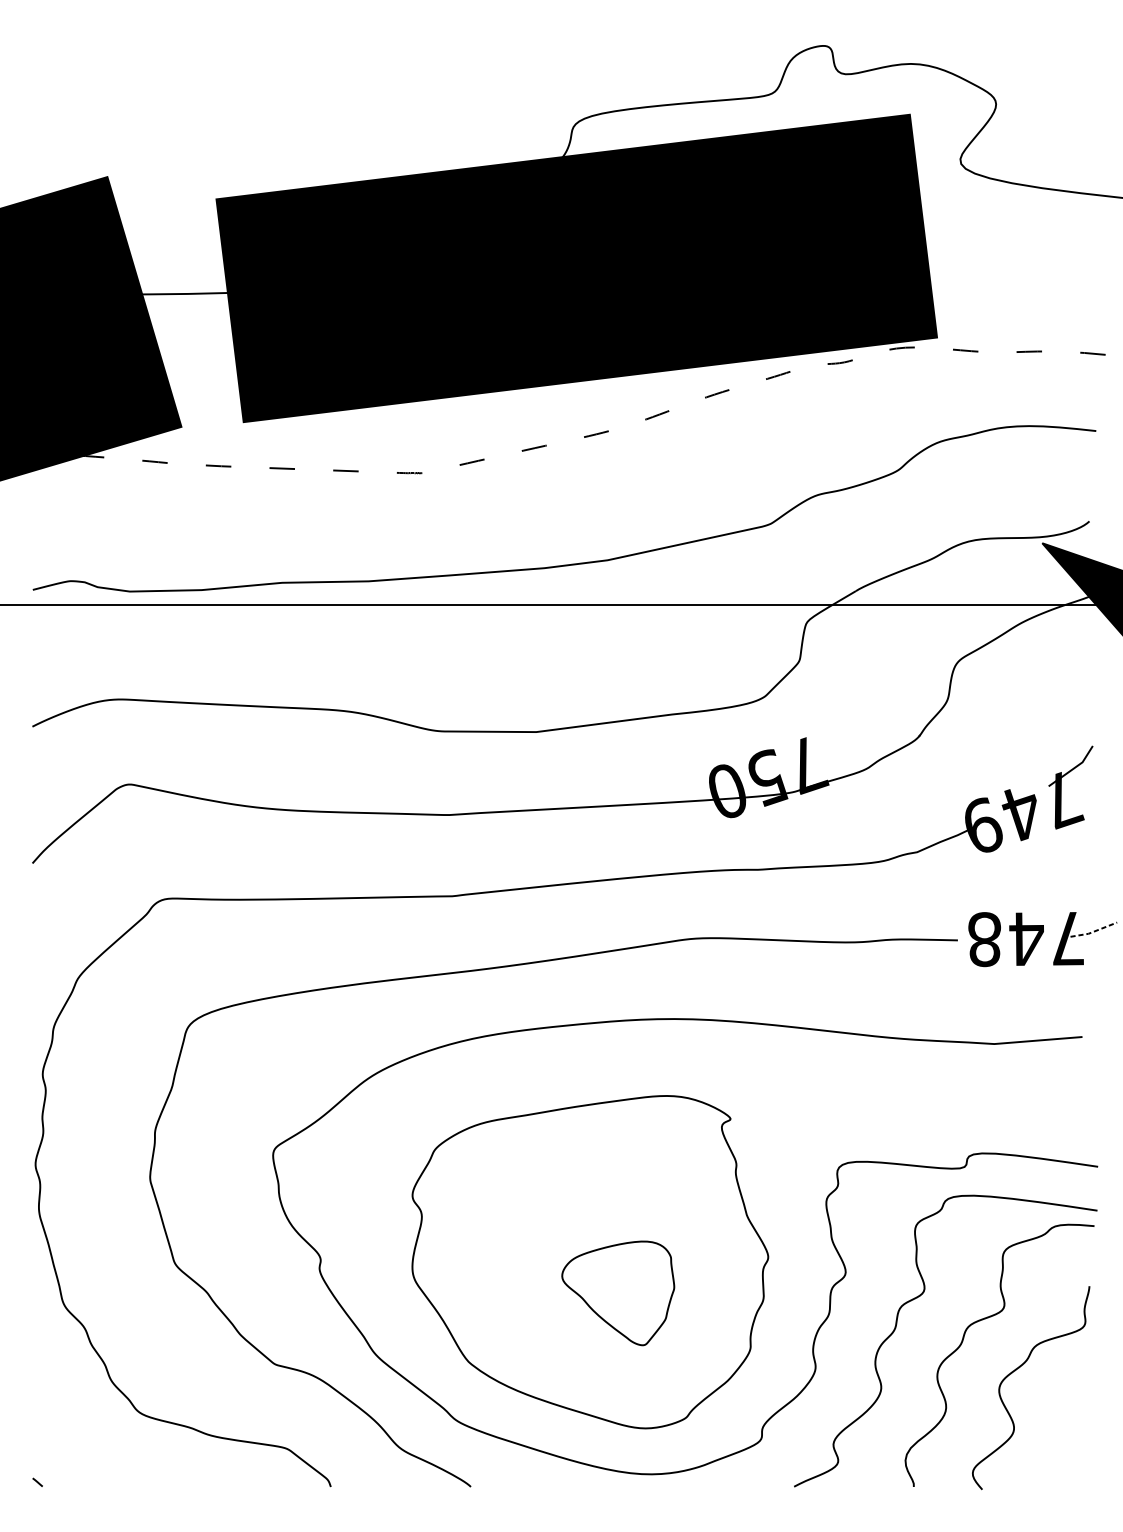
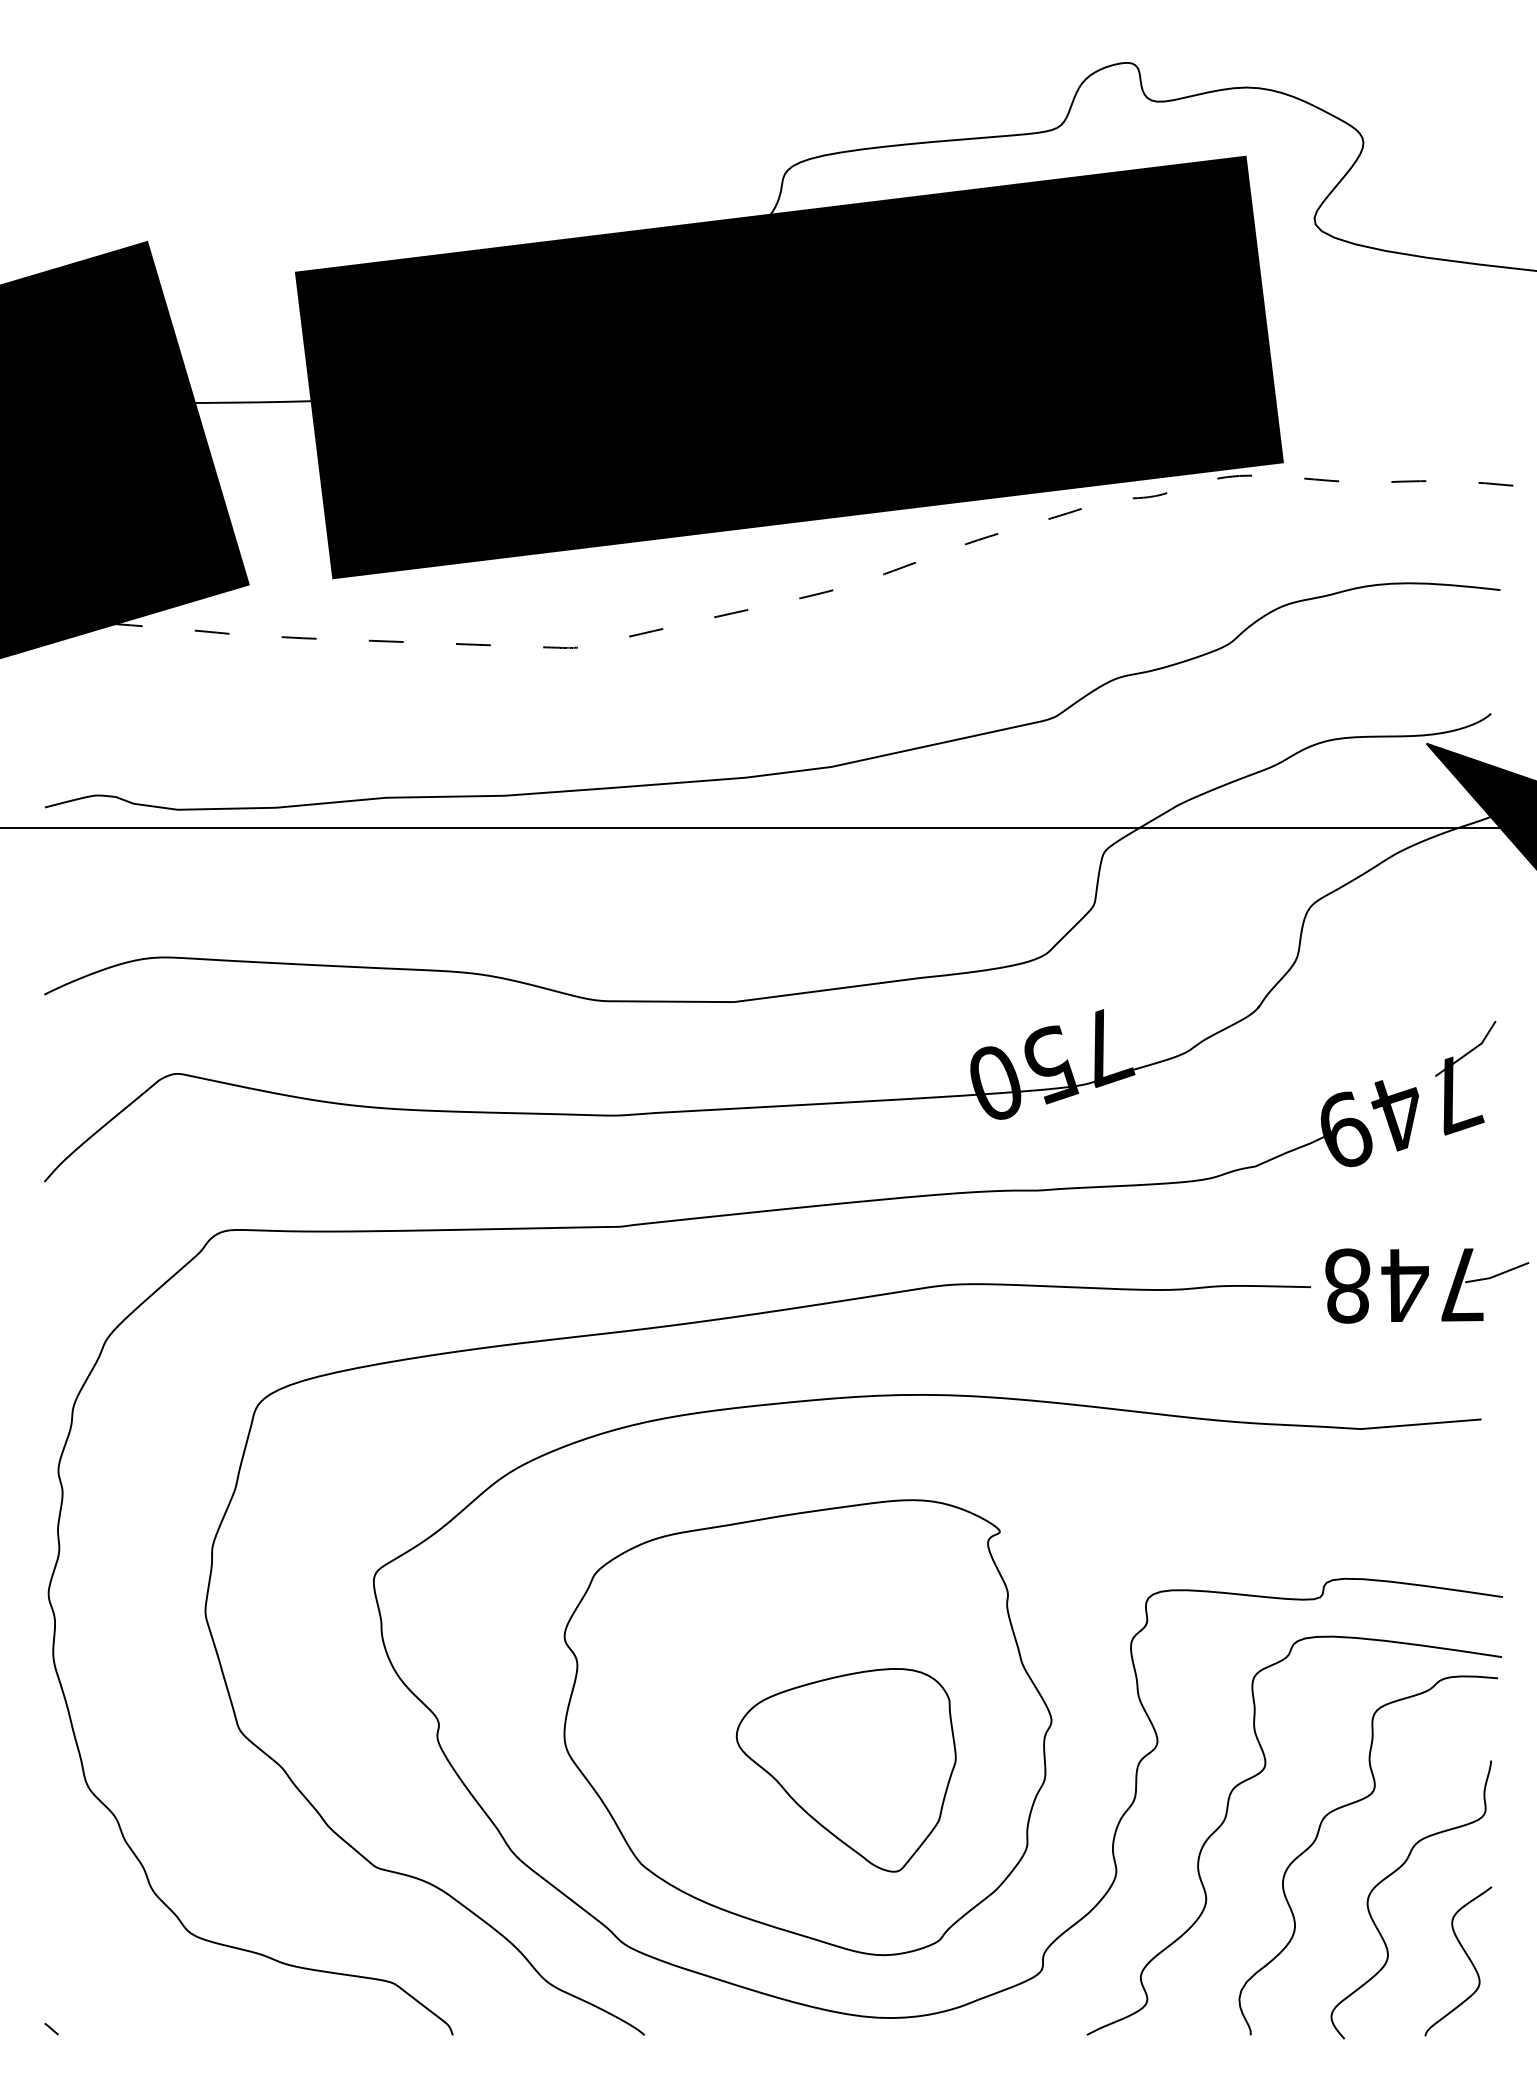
line: (1094, 931) -> (1497, 1275), dashed -> solid
part: (617, 1293) -> (845, 1770), size x1.43
curve: (1072, 1430) -> (1467, 1957), added

